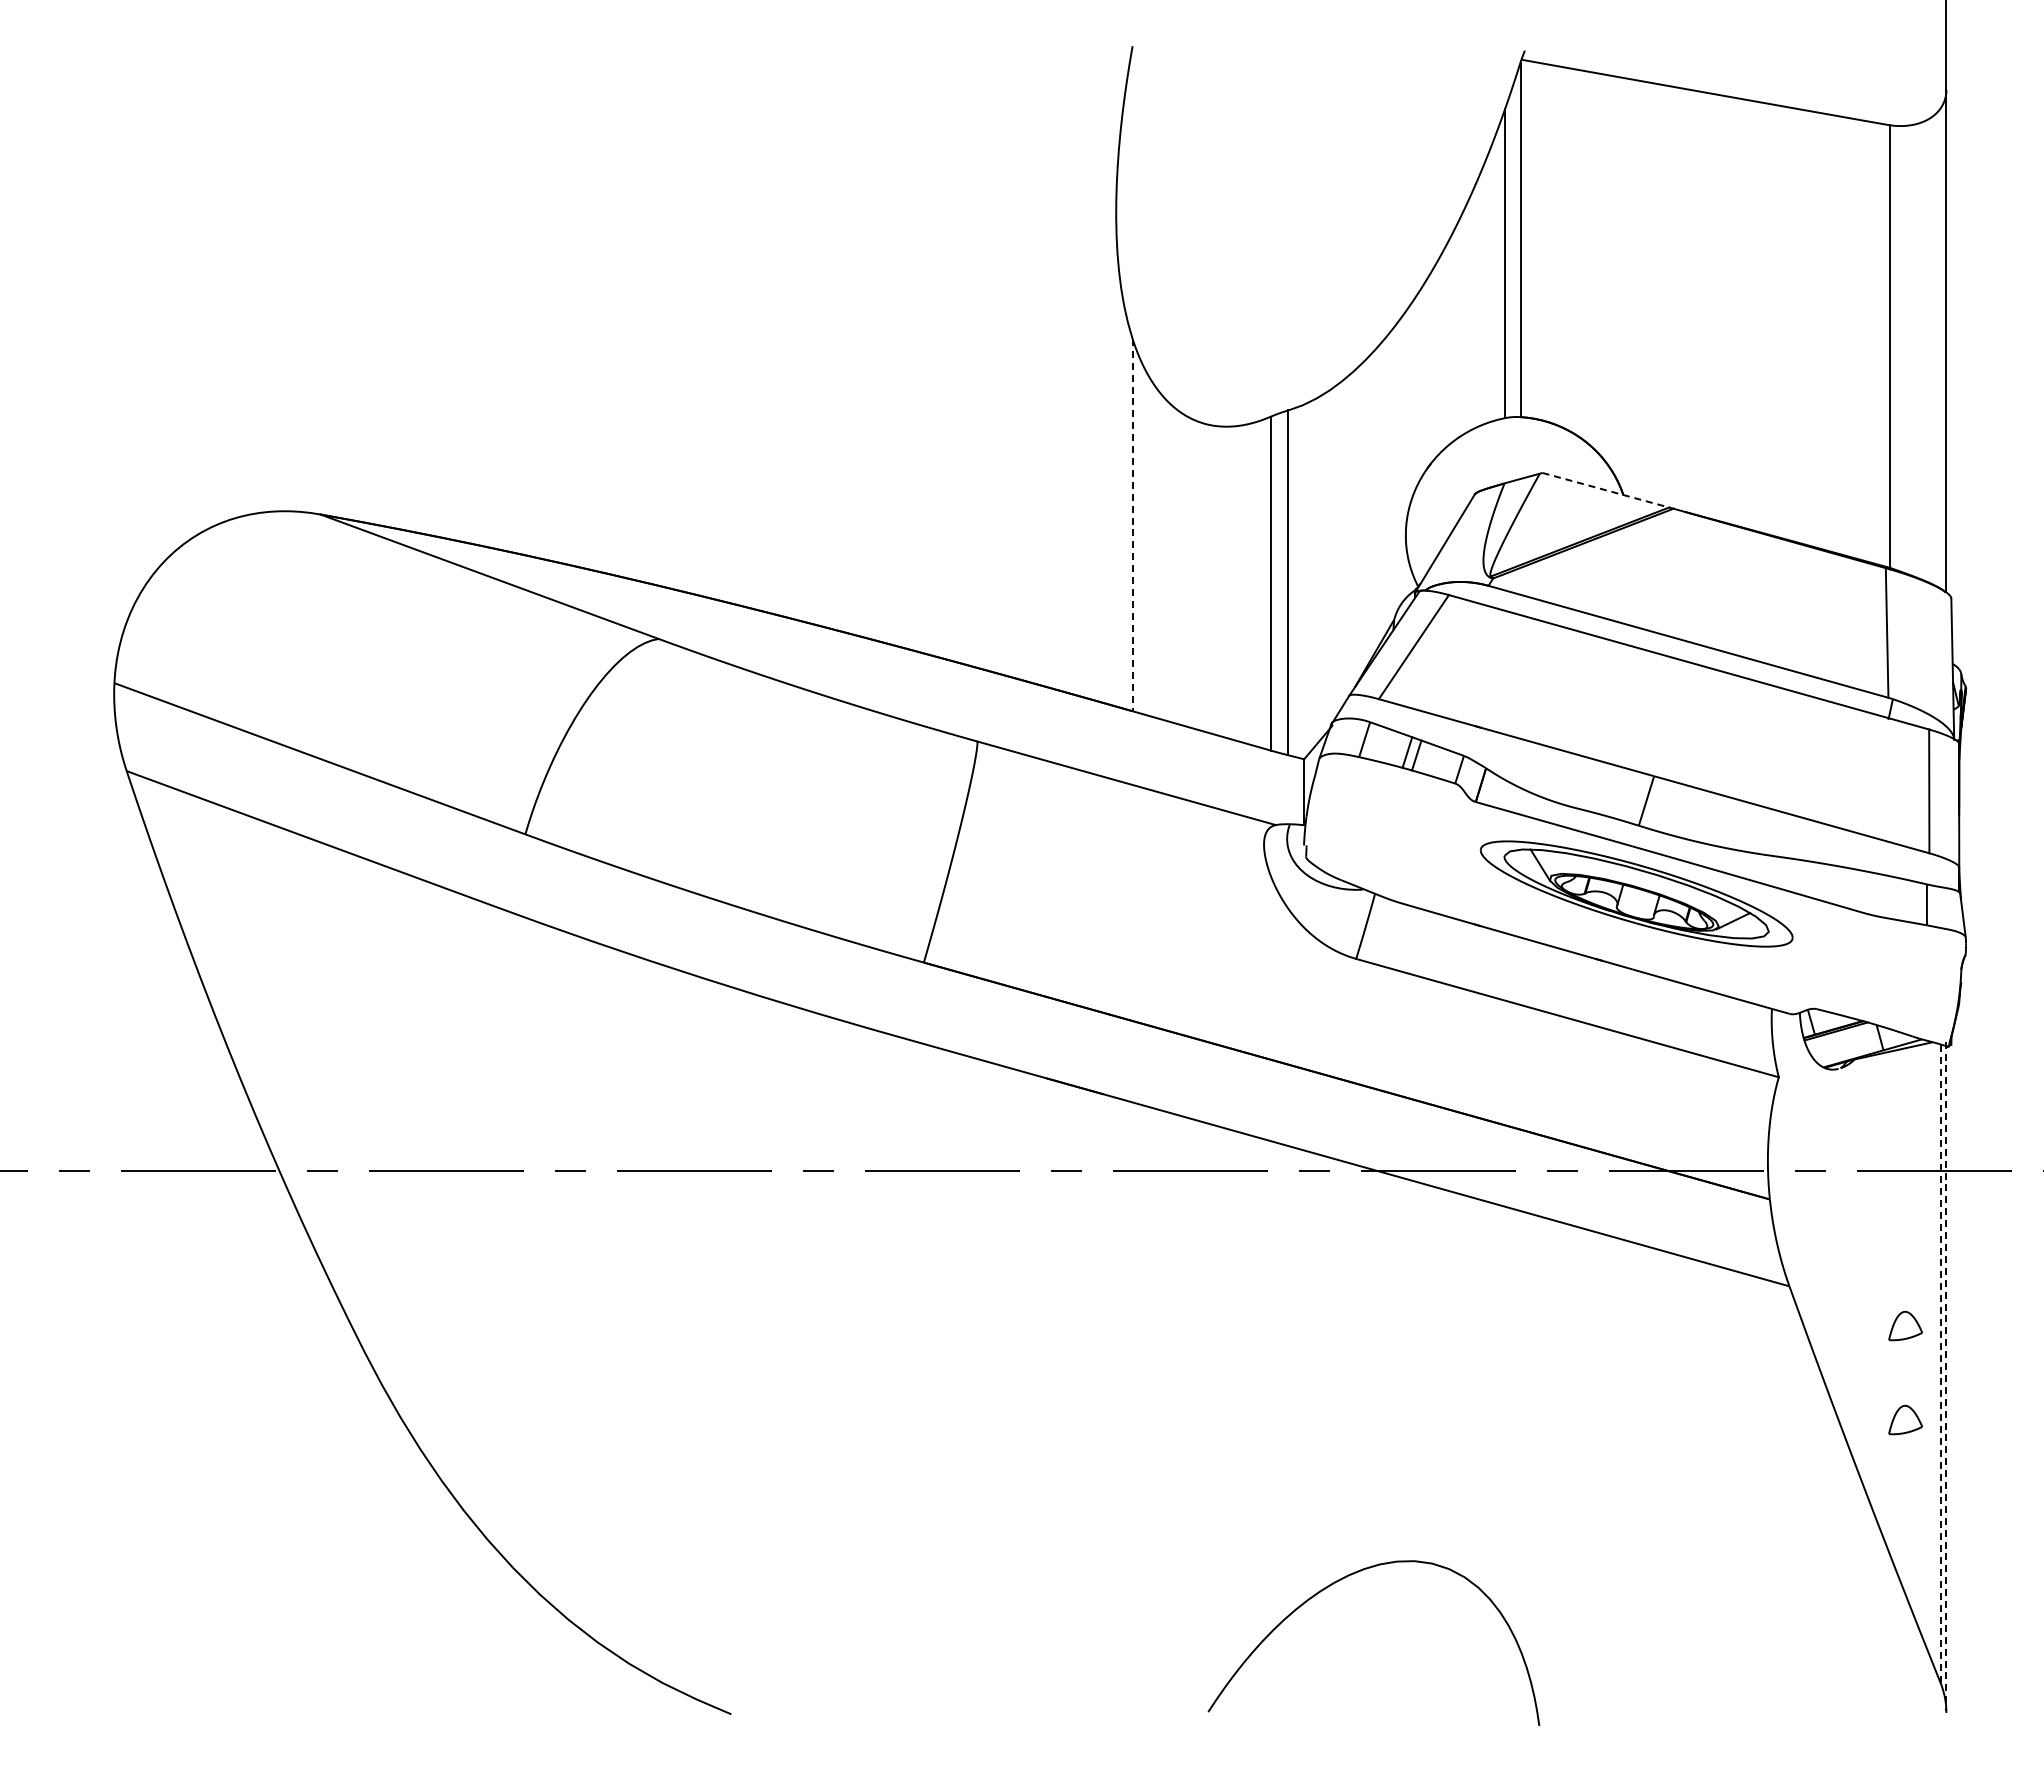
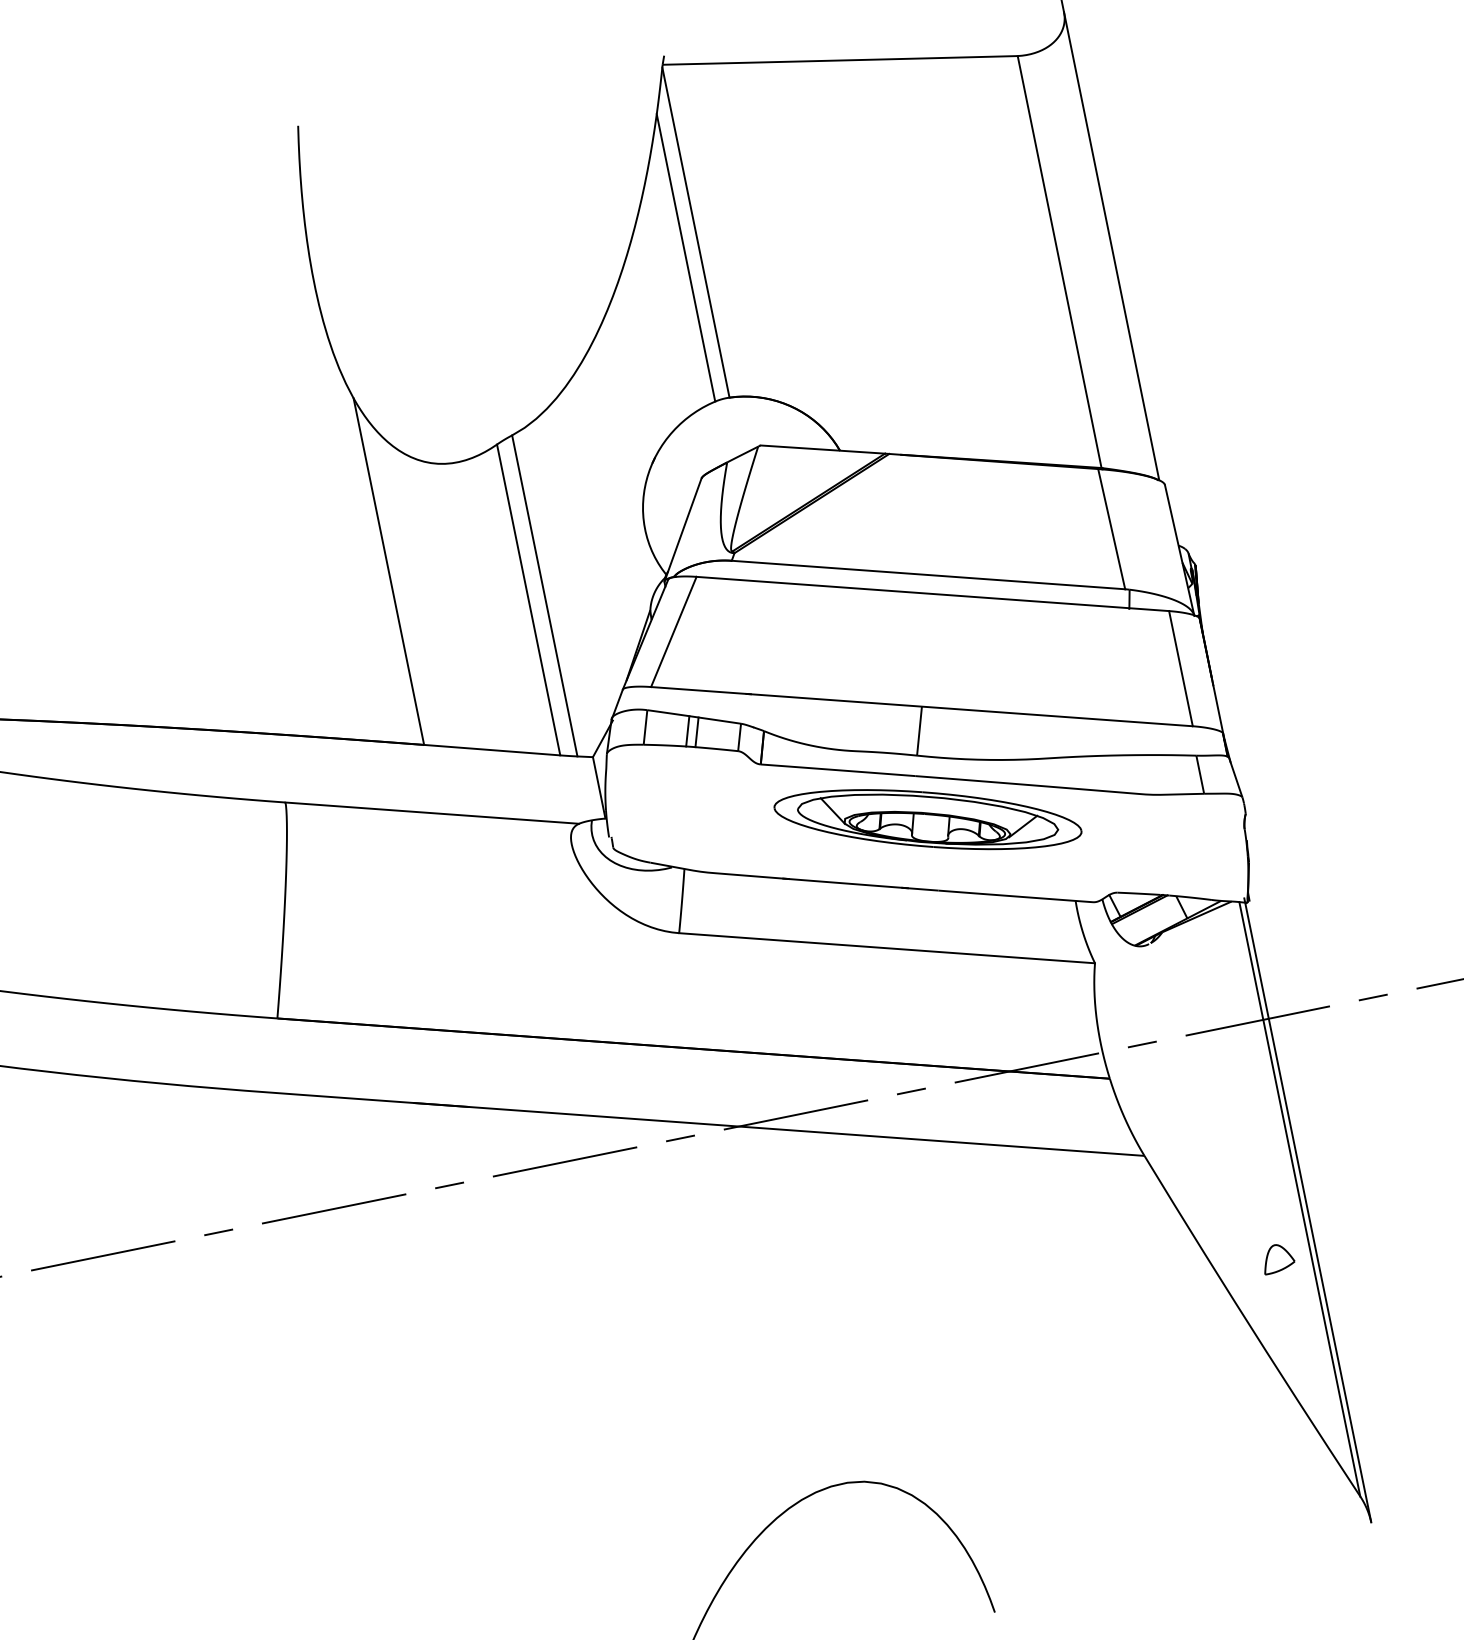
line: (1605, 490) -> (822, 449), dashed -> solid
line: (1132, 525) -> (388, 572), dashed -> solid
part: (1905, 1325) -> (1259, 1170), removed
line: (1940, 1363) -> (1299, 1199), dashed -> solid
line: (1946, 1376) -> (1307, 1210), dashed -> solid

